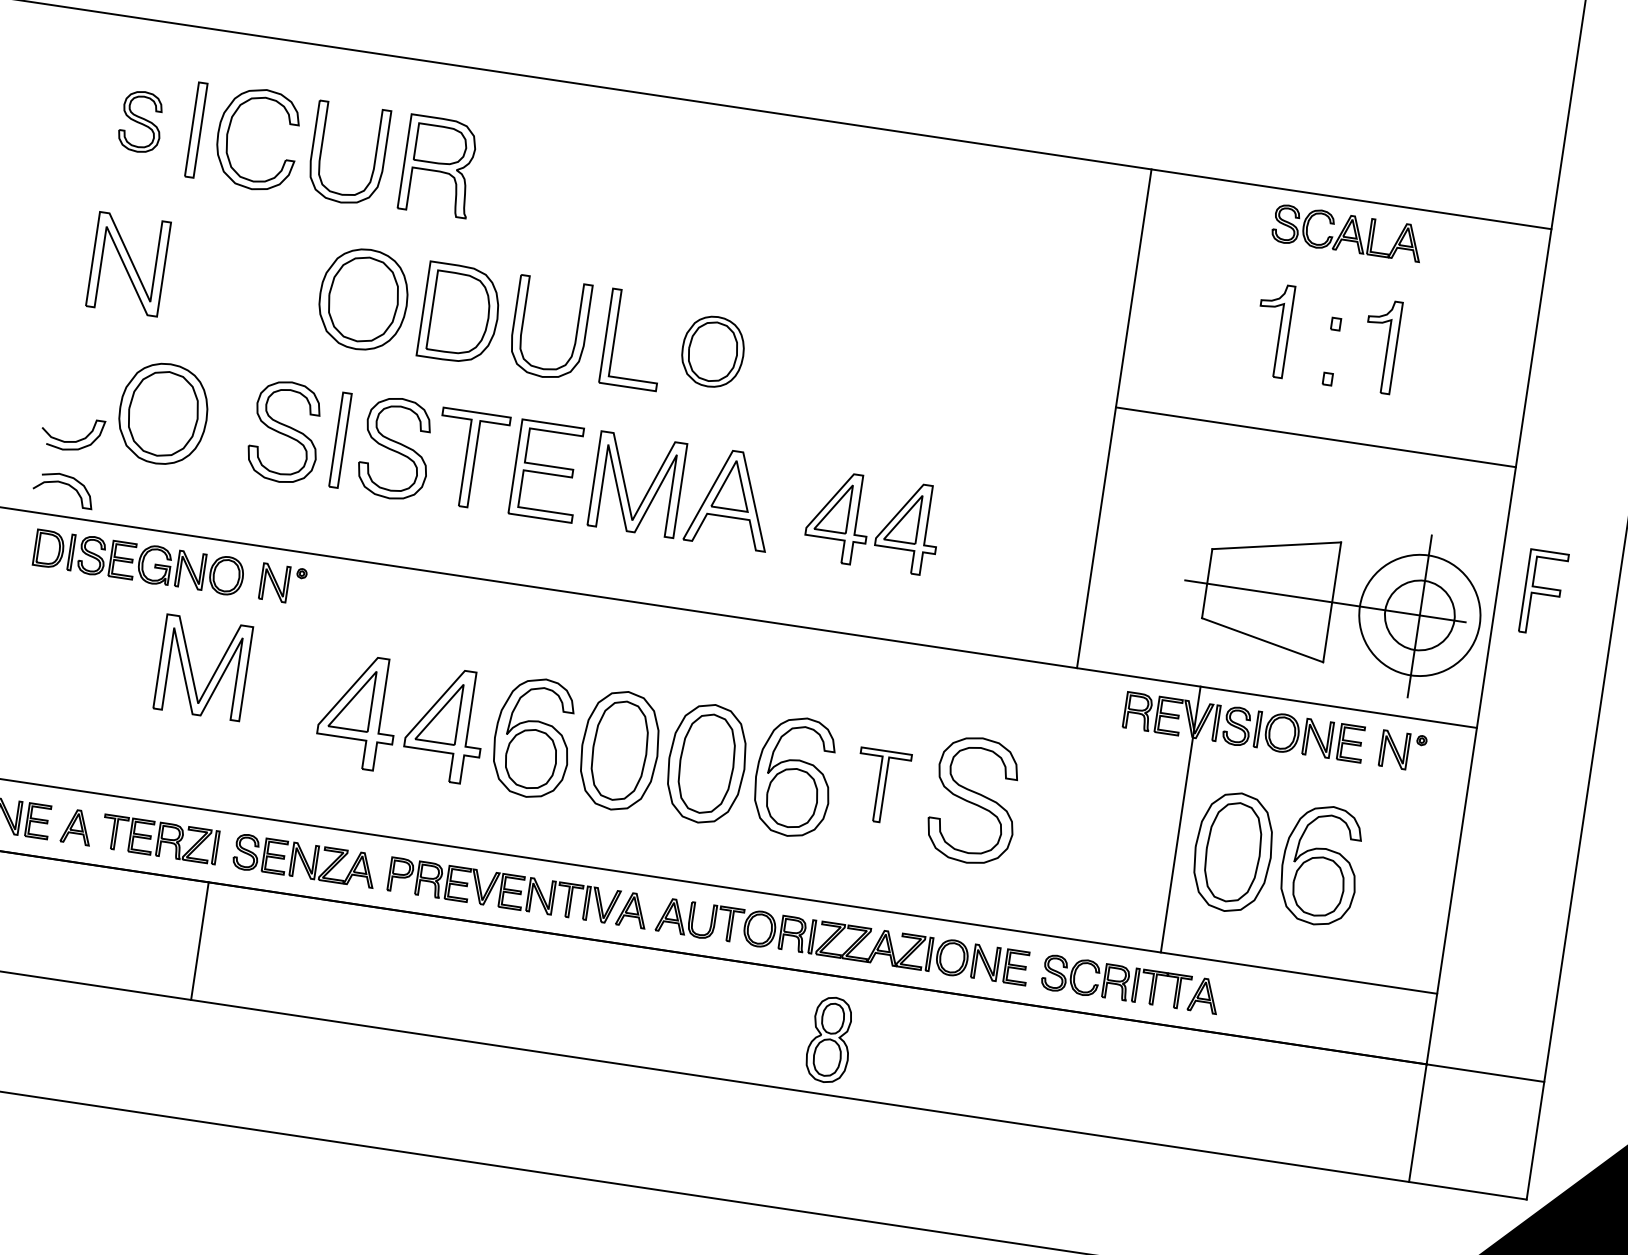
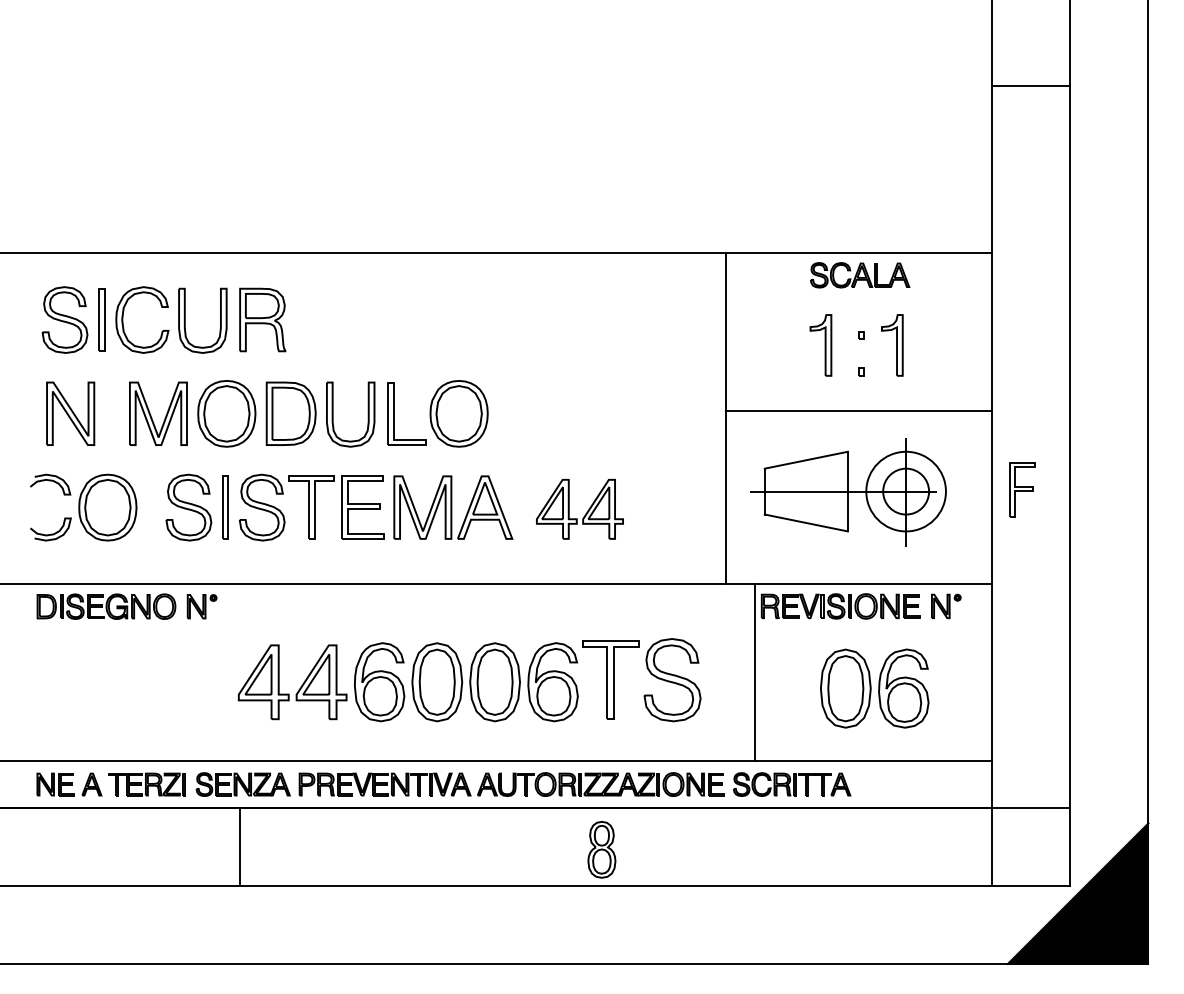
part: (140, 120) -> (64, 319), size x1.67
part: (712, 351) -> (458, 413), size x1.43
curve: (64, 485) -> (50, 481), moved
part: (1332, 603) -> (848, 492), moved
part: (193, 671) -> (152, 417), moved
part: (881, 785) -> (610, 679), size x1.67
line: (1180, 819) -> (754, 672), moved
line: (199, 940) -> (239, 846), moved

